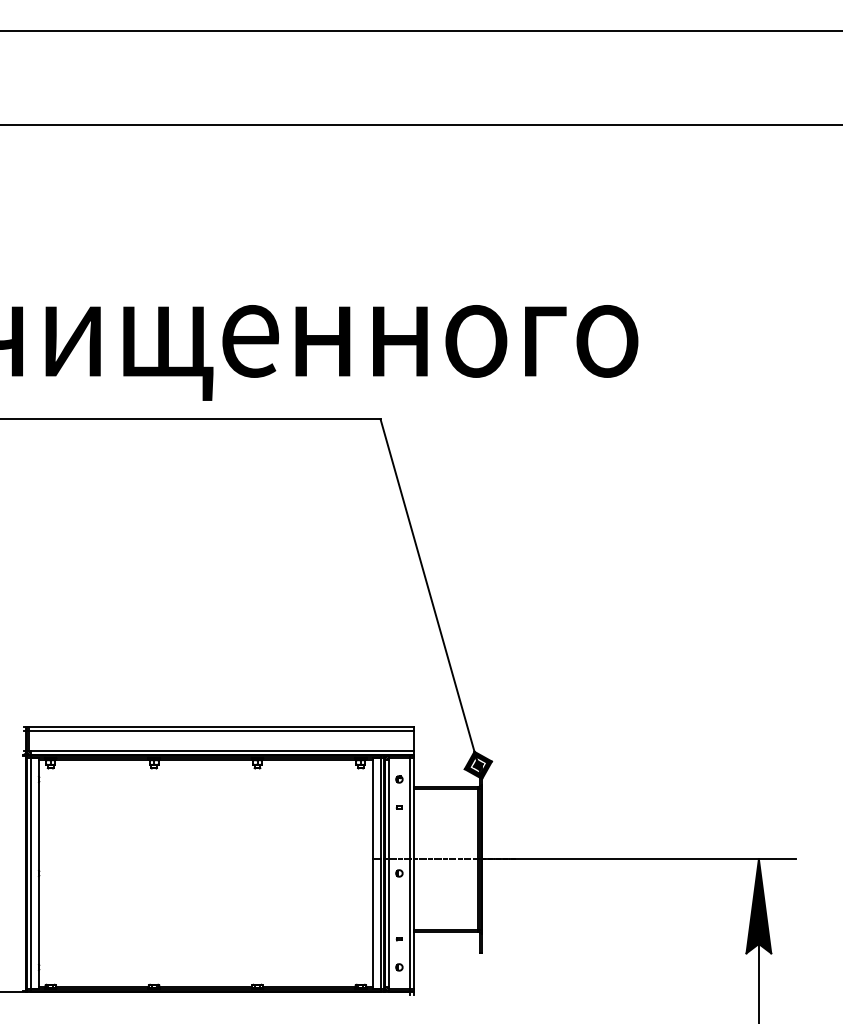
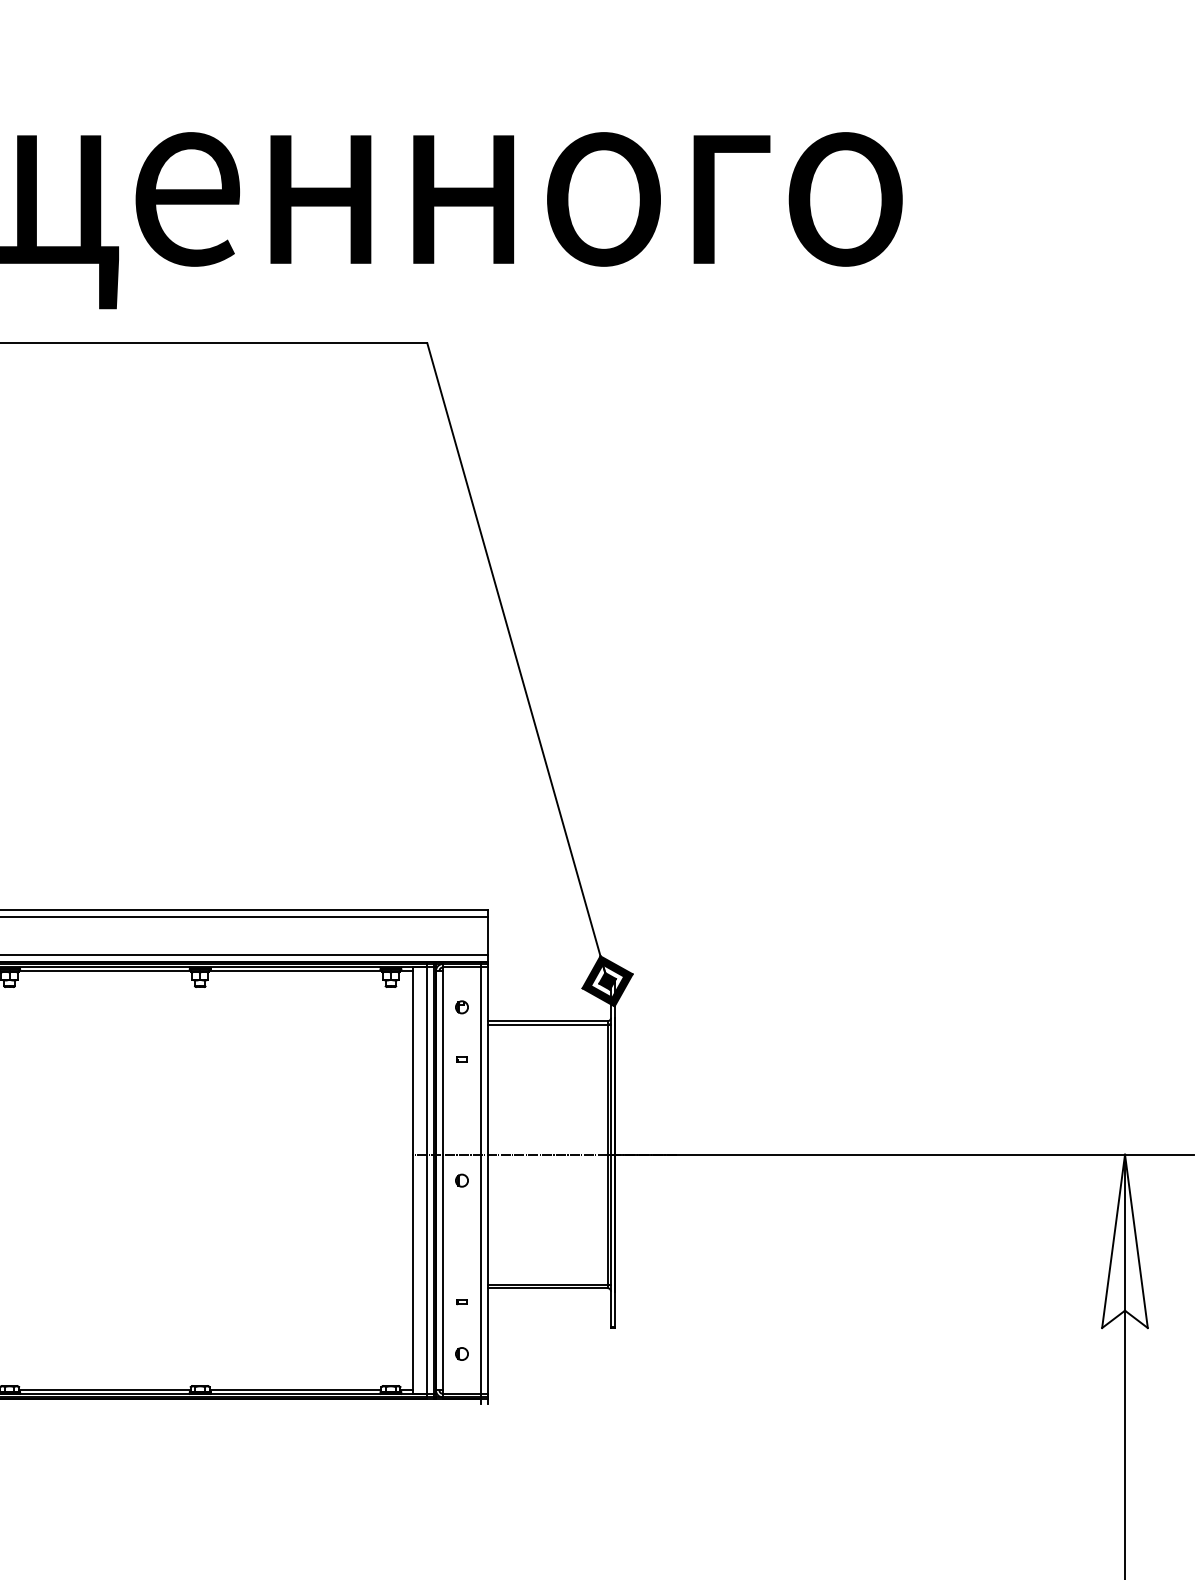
fill: (758, 906) -> (1124, 1241), removed

